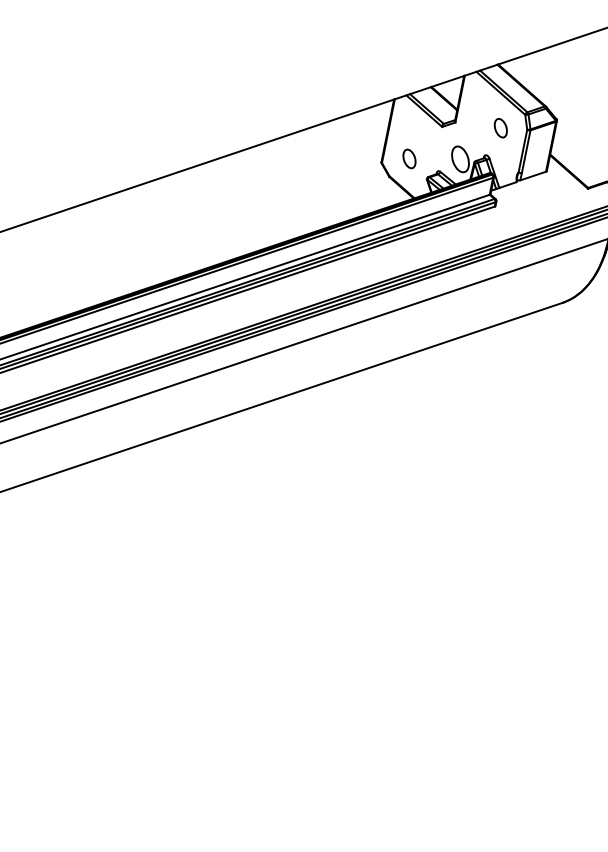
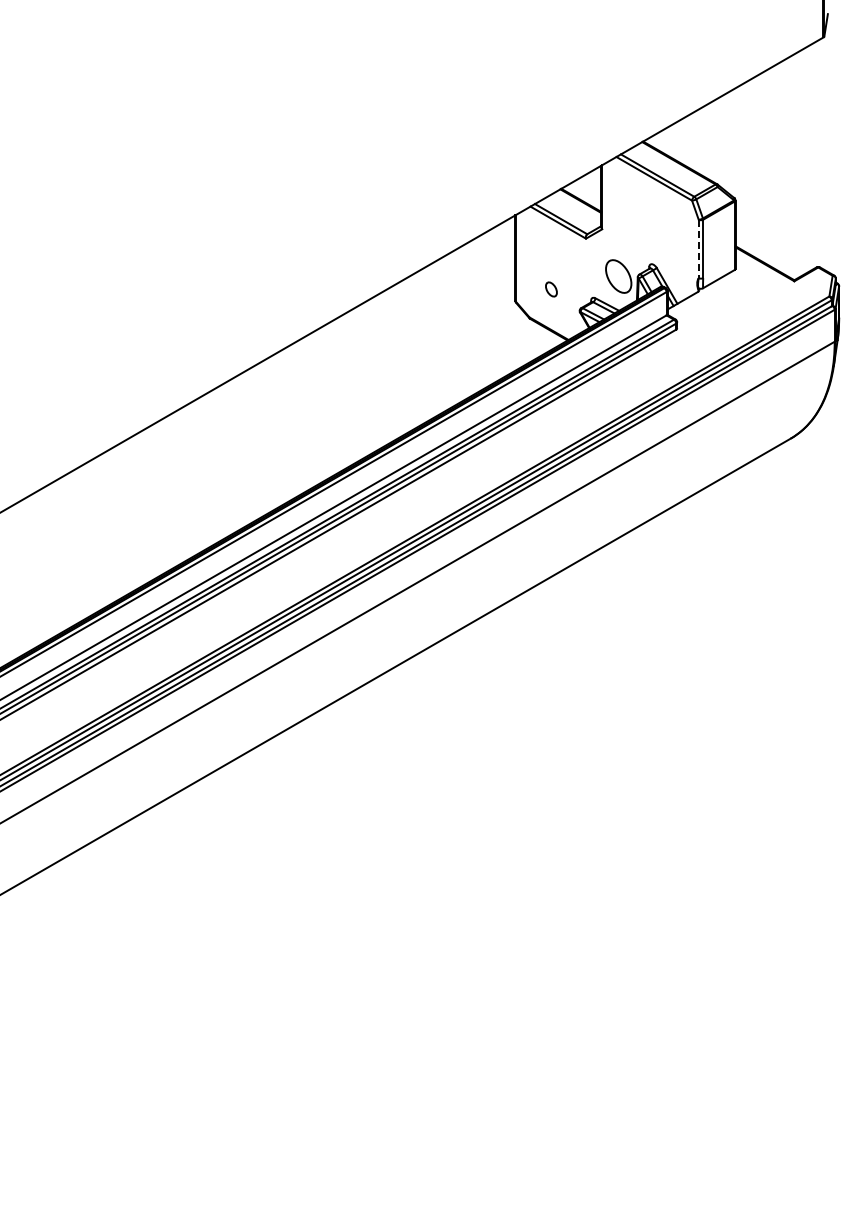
part: (500, 128) -> (663, 224), removed
line: (522, 151) -> (698, 249), solid -> dashed
part: (409, 158) -> (551, 289), size x0.6

